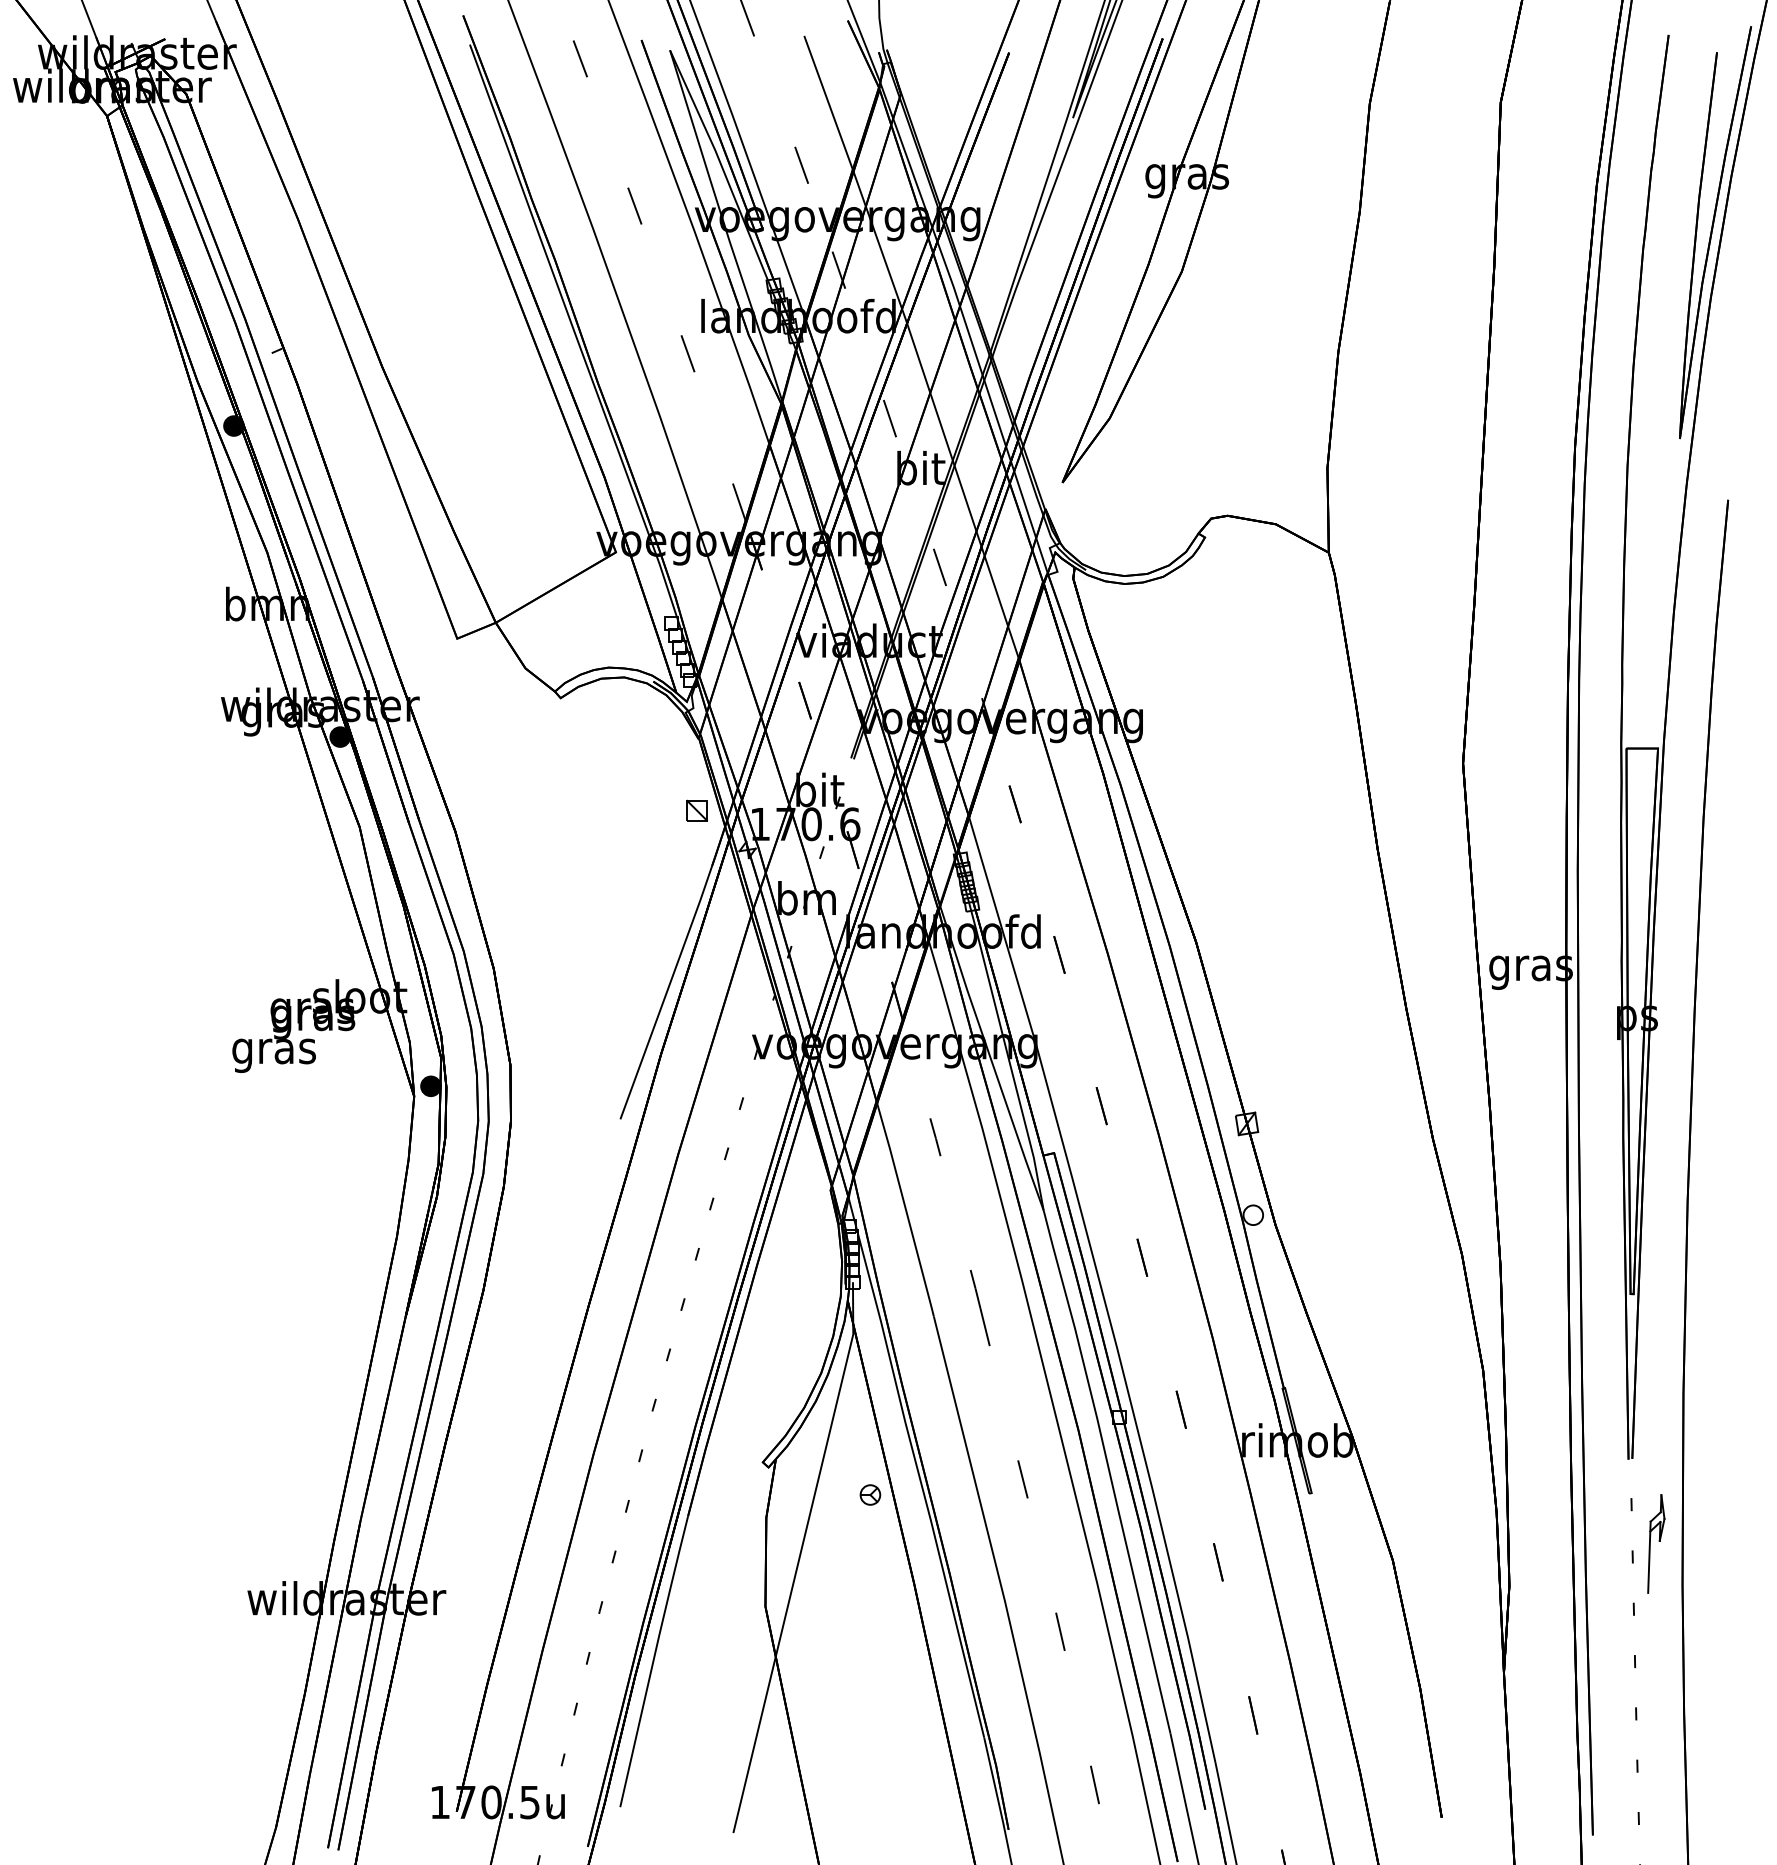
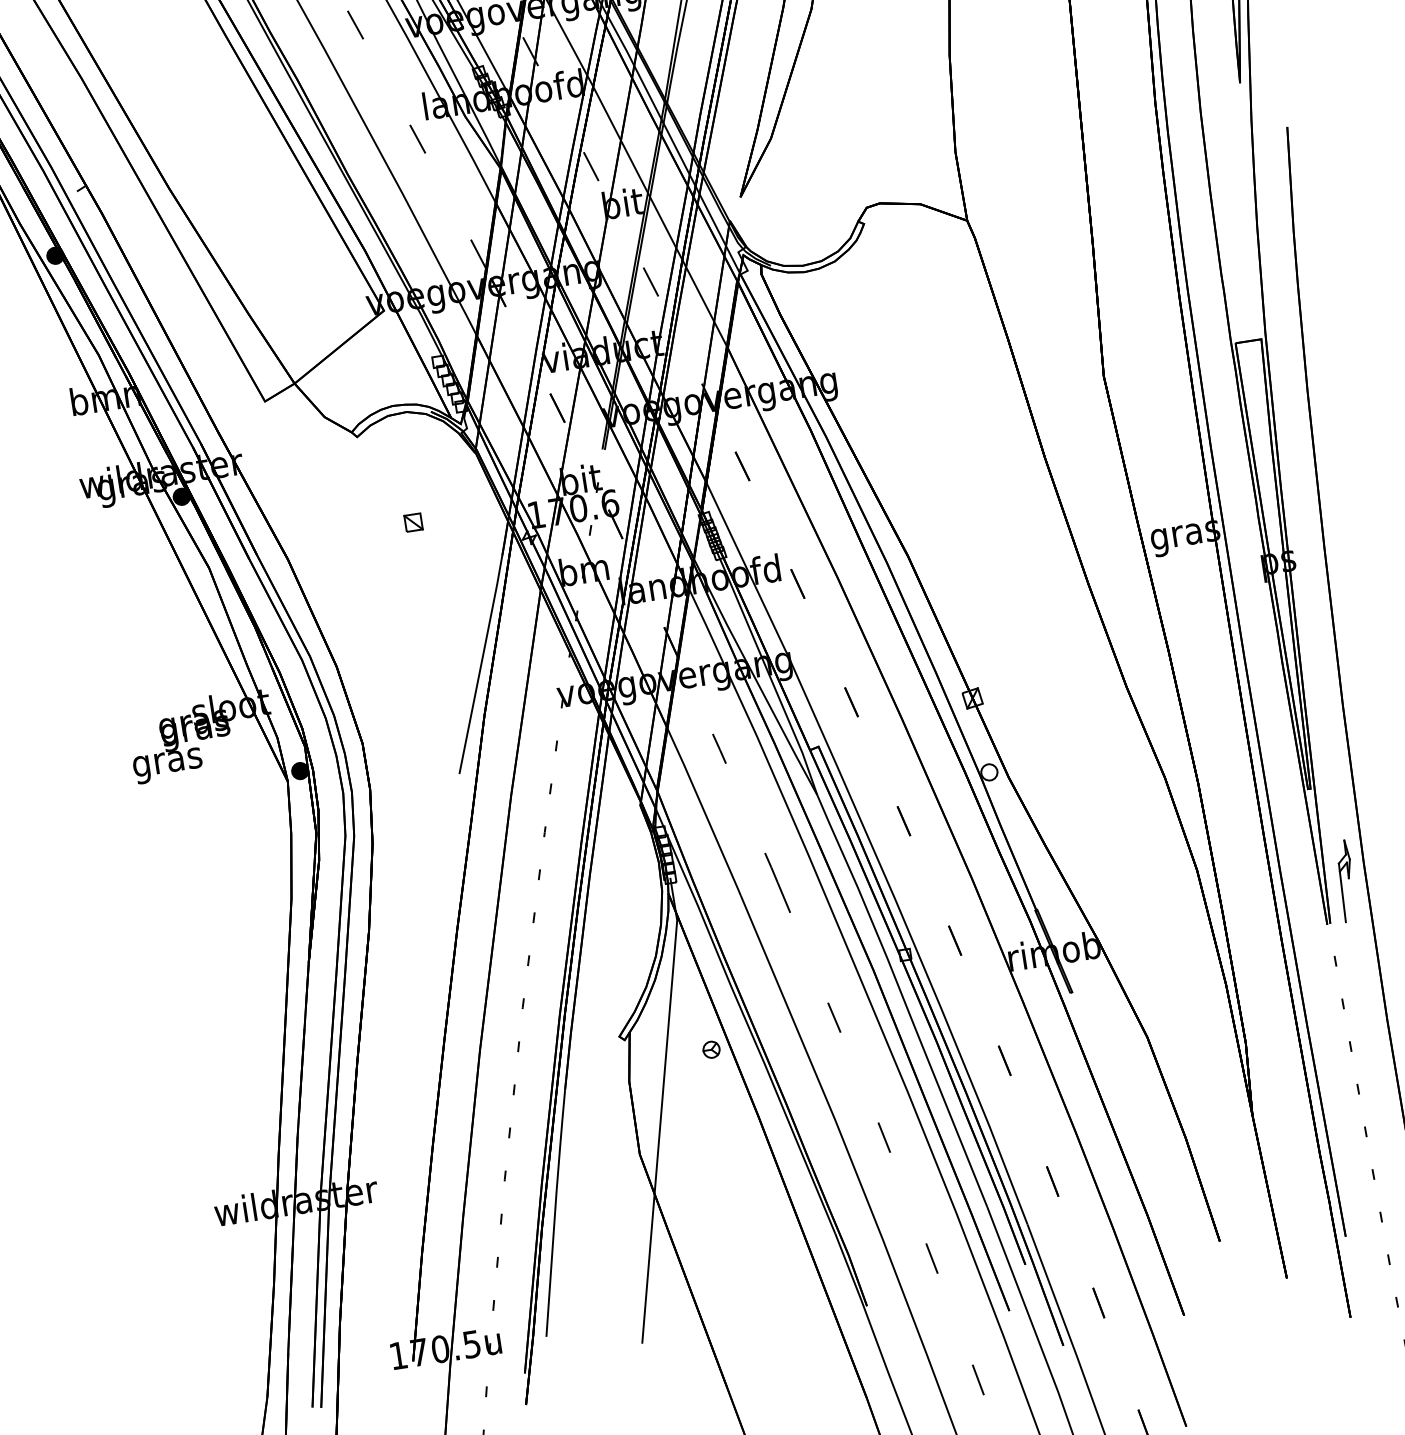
part: (696, 810) -> (413, 522), moved
part: (1656, 1543) -> (1346, 880), moved

